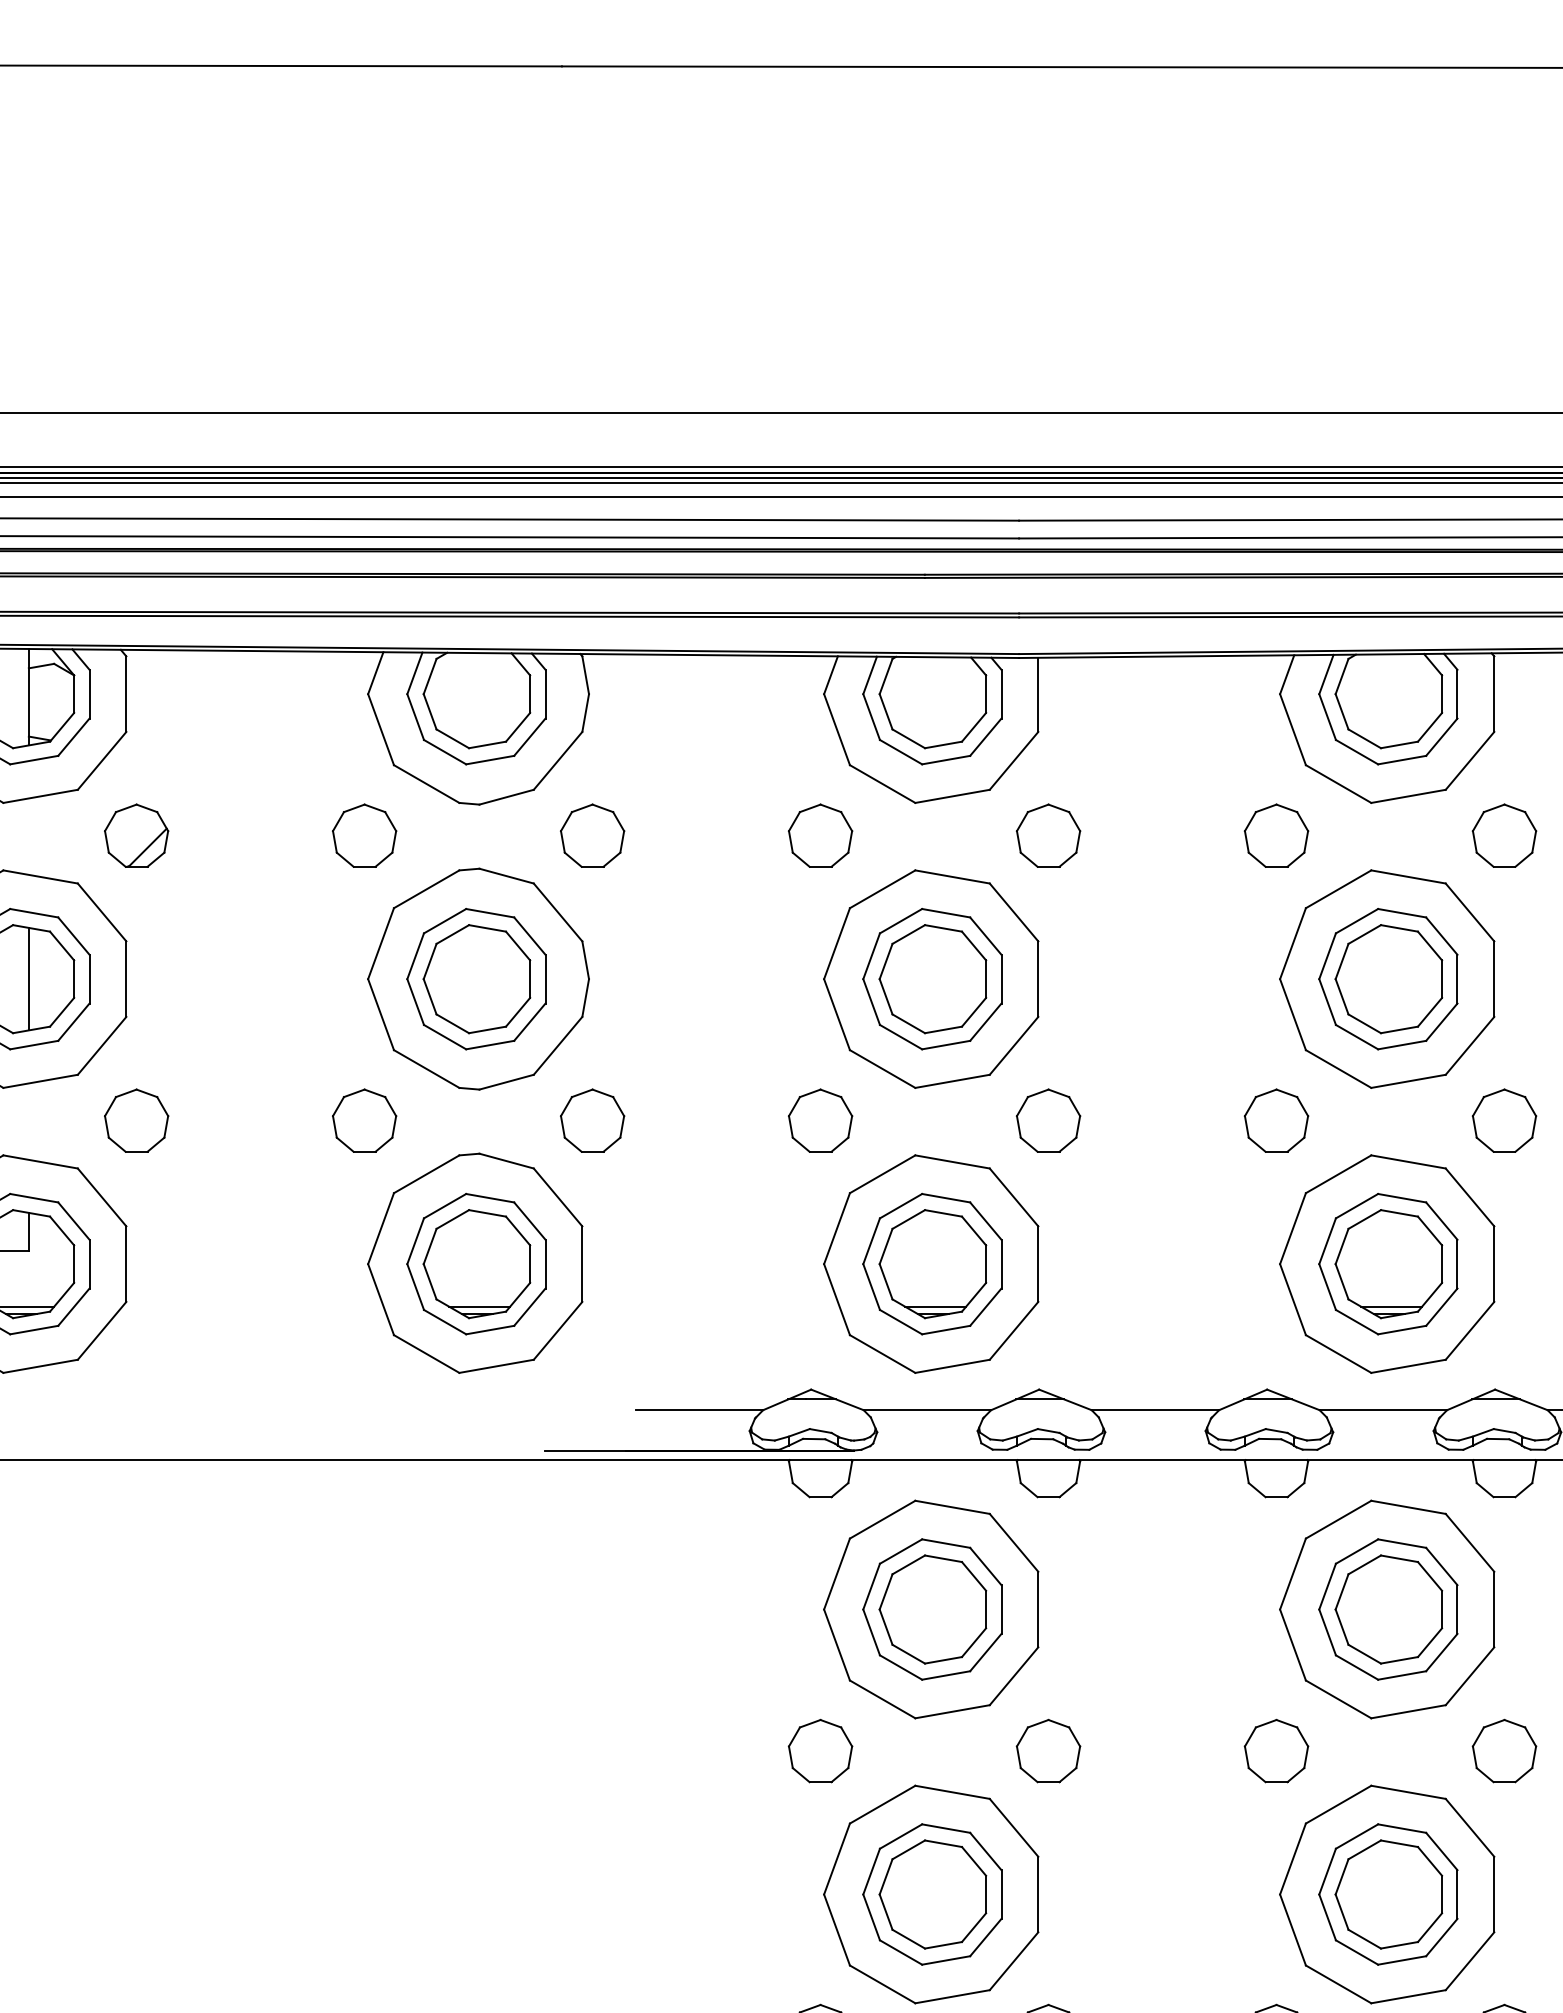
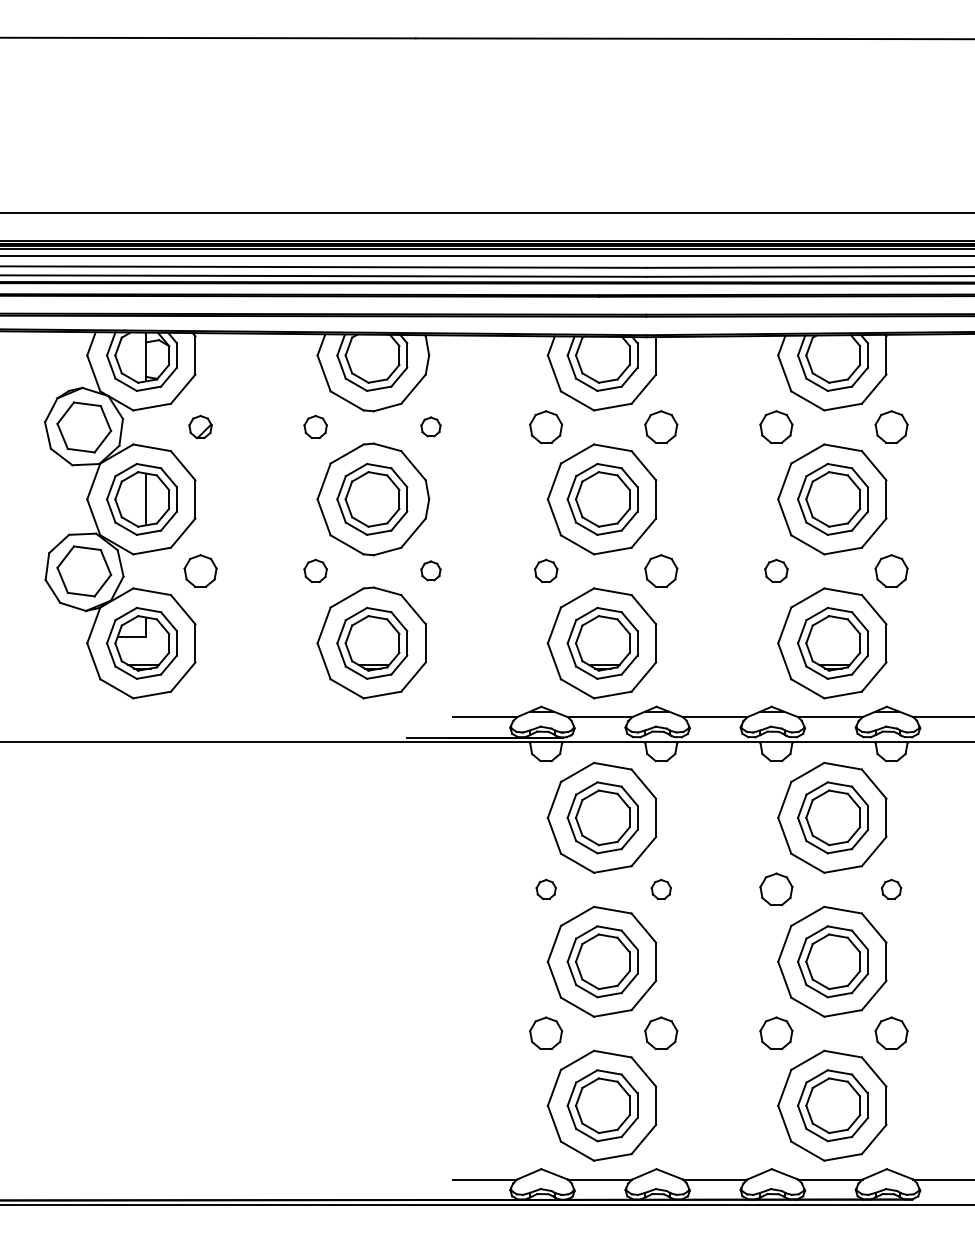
part: (136, 834) -> (200, 426), size x0.7
part: (364, 834) -> (315, 426), size x0.7
part: (591, 834) -> (430, 426), size x0.6
part: (364, 1119) -> (315, 570), size x0.7
part: (591, 1119) -> (430, 570), size x0.6
part: (821, 1119) -> (546, 570), size x0.7
part: (1276, 1119) -> (776, 570), size x0.7
part: (821, 1751) -> (546, 889), size x0.6
part: (1048, 1751) -> (661, 889), size x0.6
part: (1504, 1751) -> (891, 889), size x0.6

